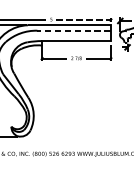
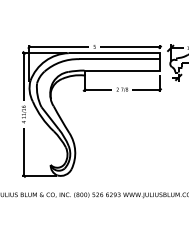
line: (83, 20) -> (130, 47), dashed -> solid
line: (73, 31) -> (119, 59), dashed -> solid

